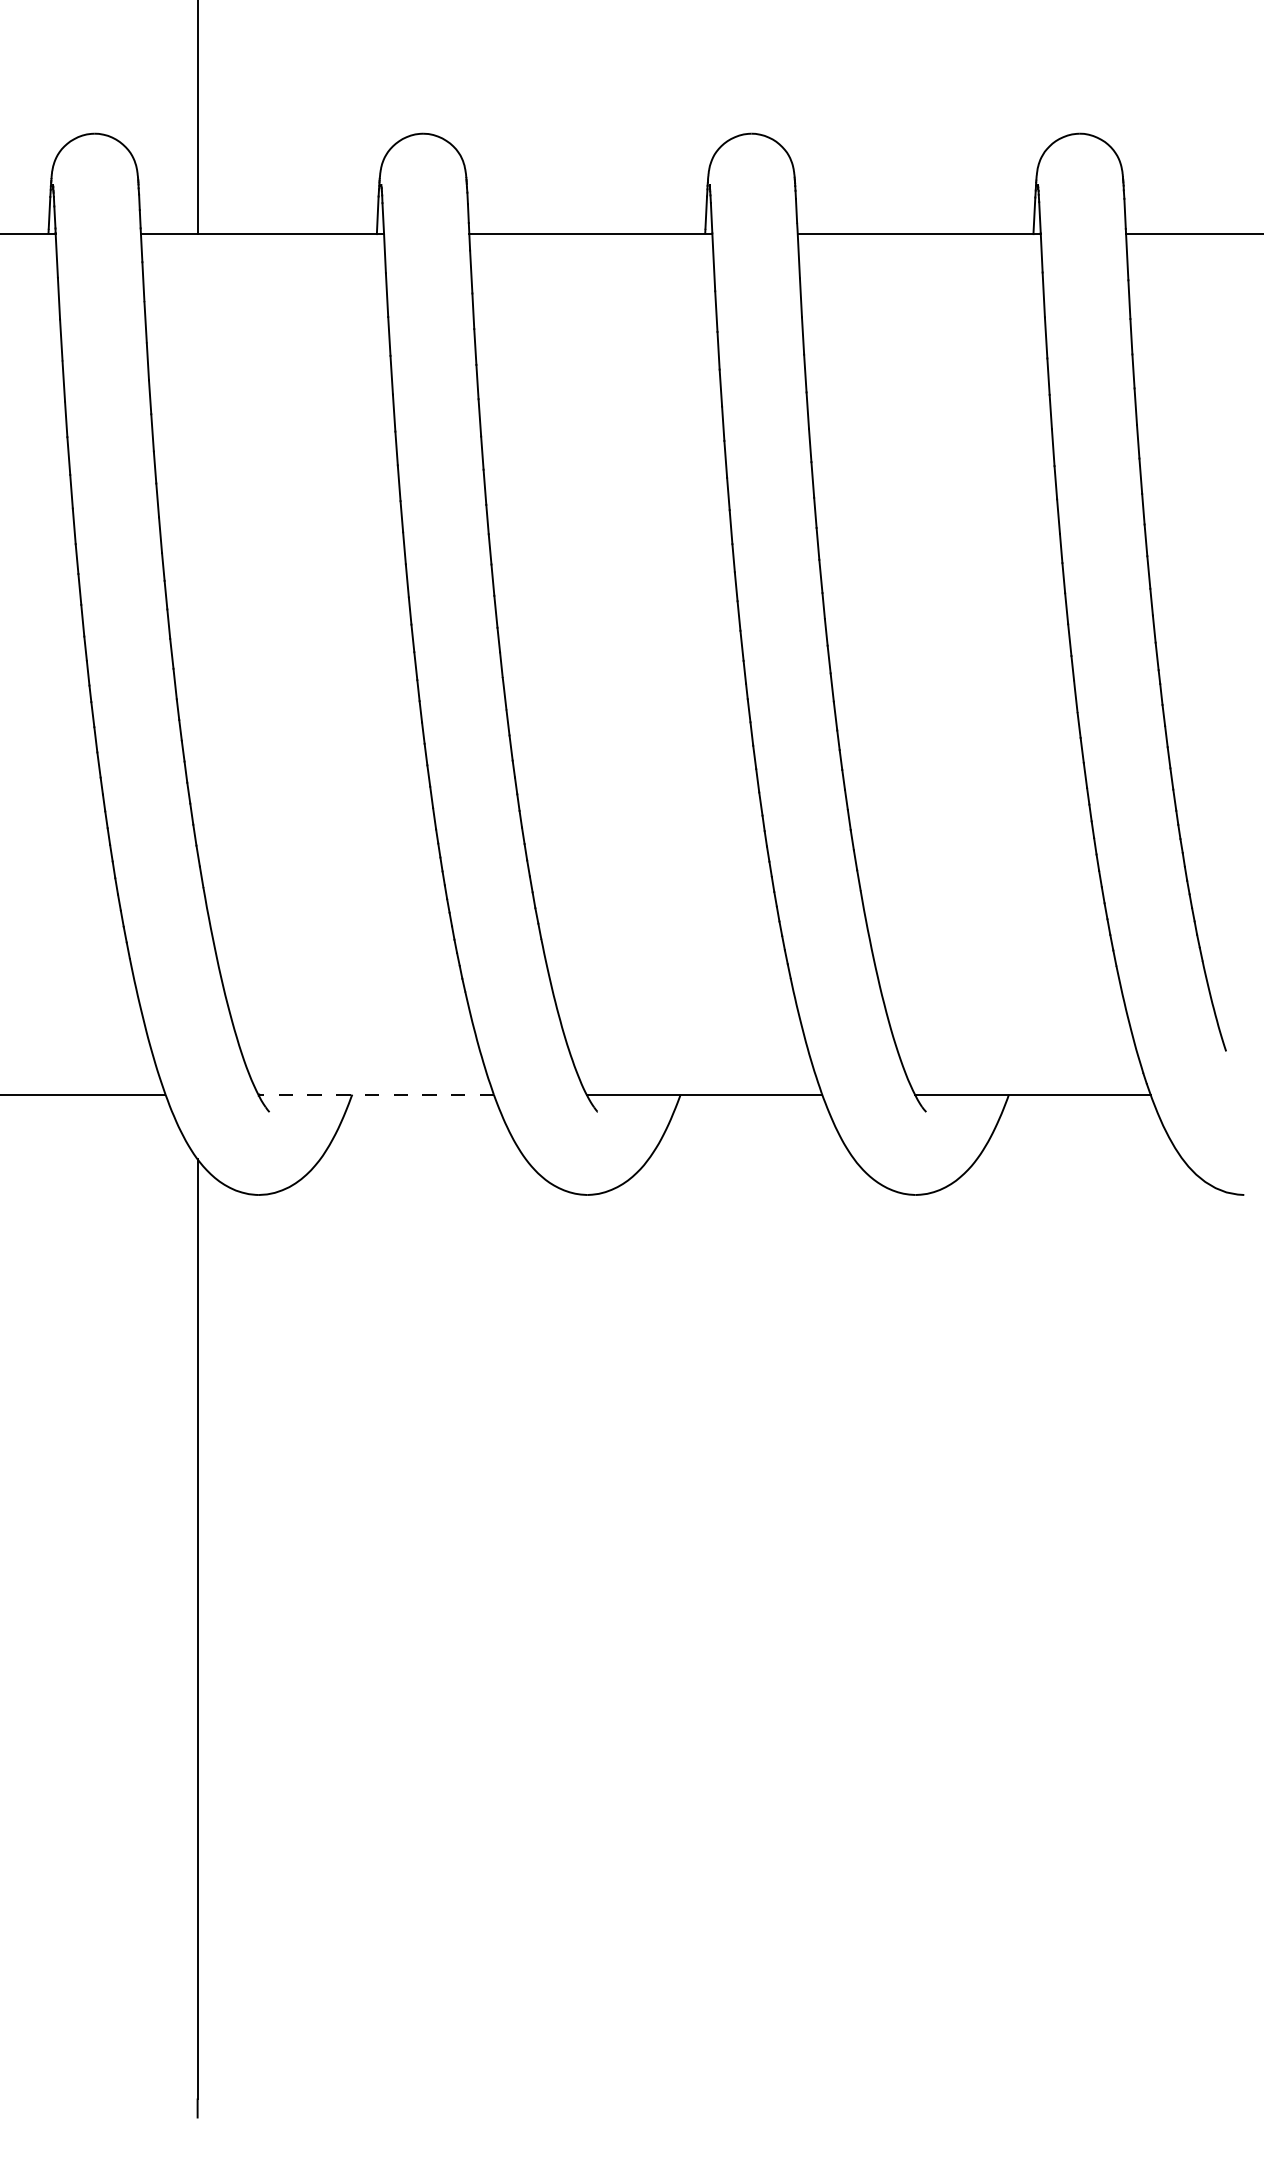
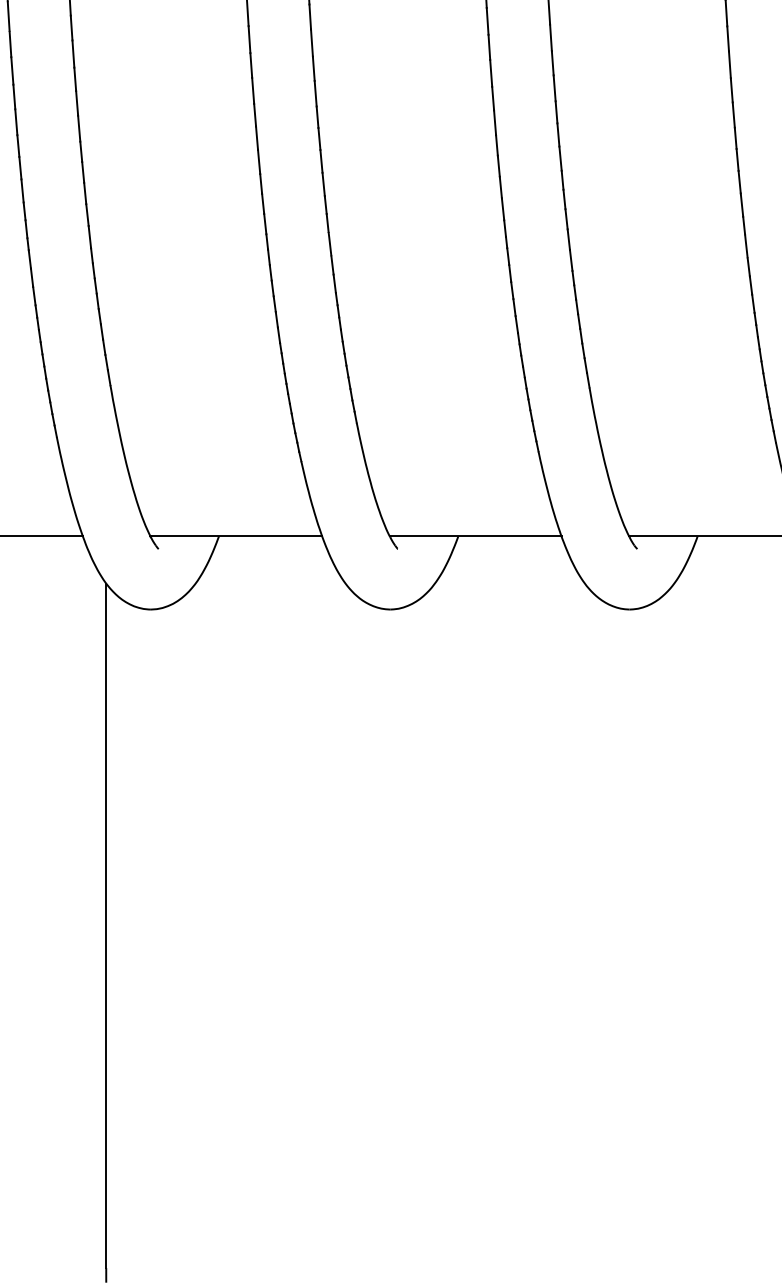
line: (376, 1094) -> (236, 536), dashed -> solid

